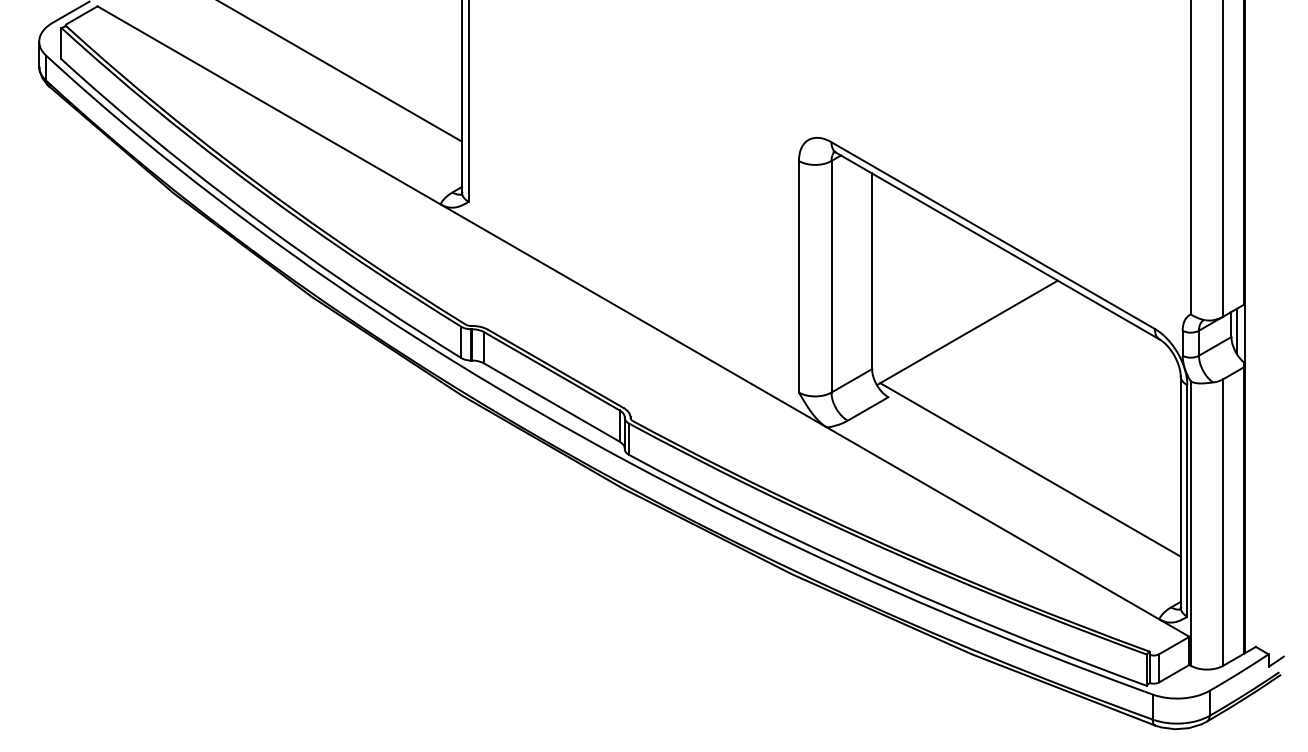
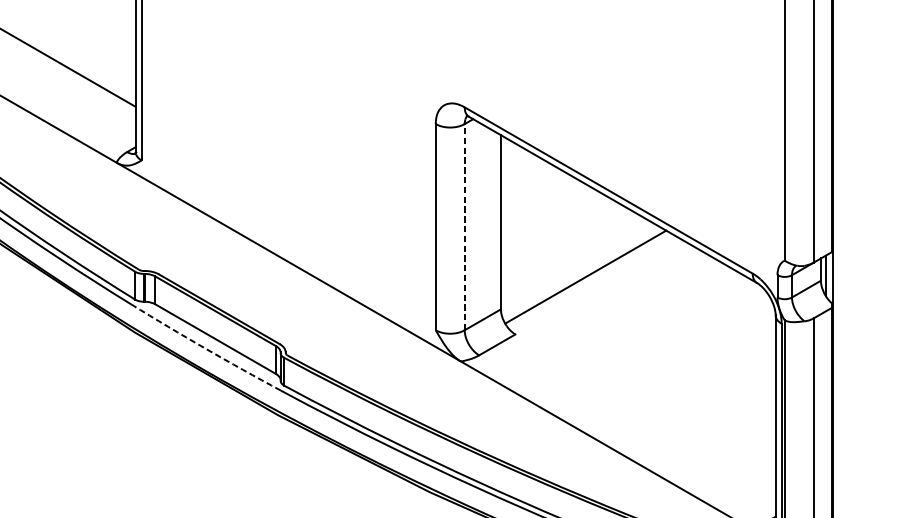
line: (831, 276) -> (464, 226), solid -> dashed
arc: (540, 413) -> (205, 348), solid -> dashed
line: (1030, 469) -> (641, 398), removed

